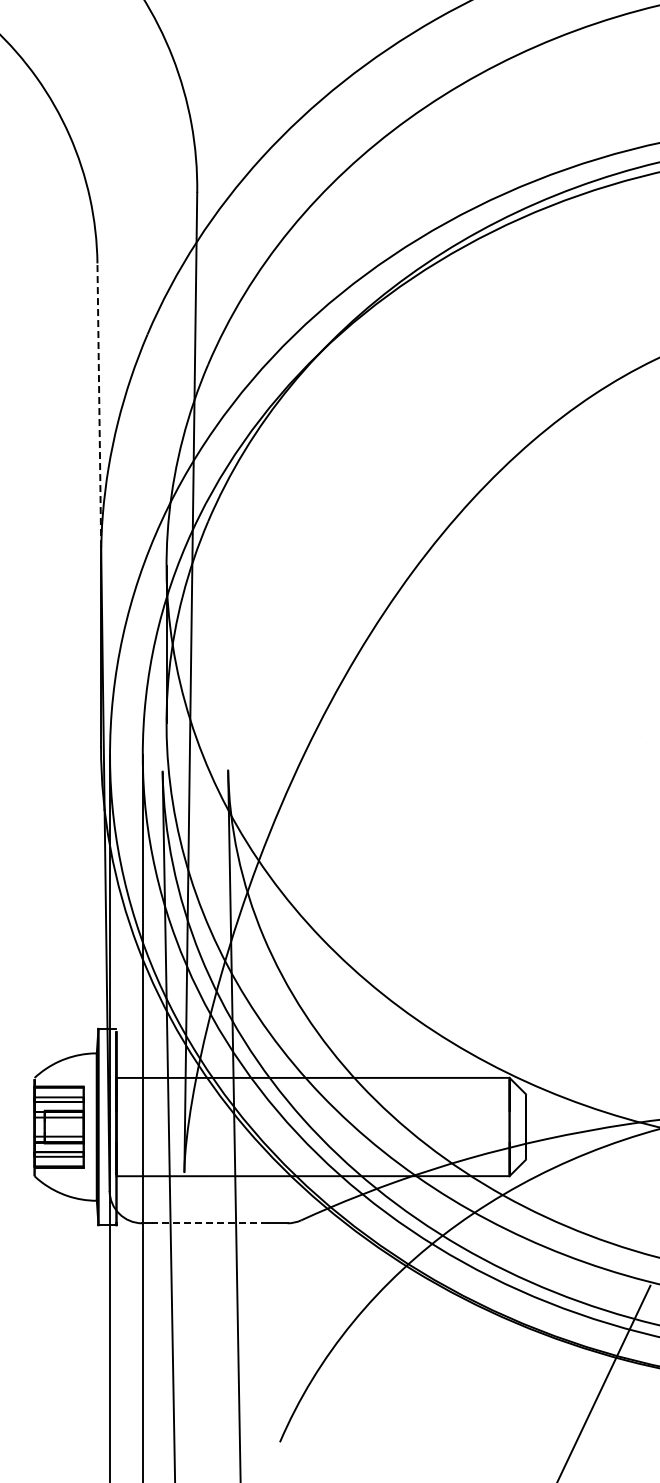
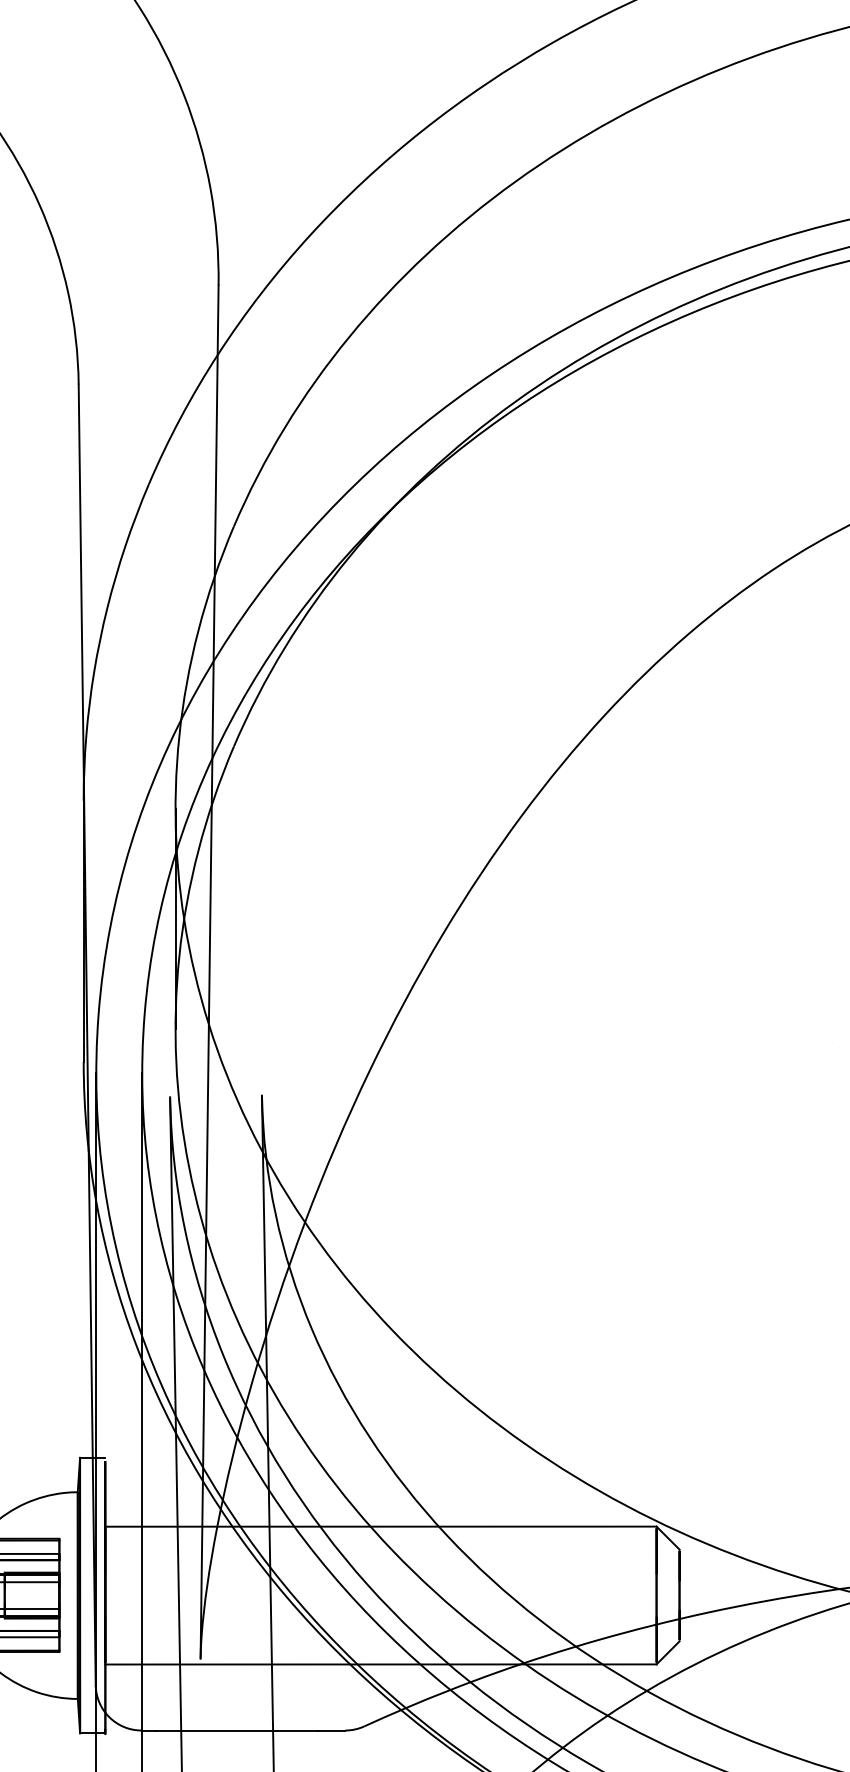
line: (99, 405) -> (81, 583), dashed -> solid
line: (210, 1223) -> (237, 1730), dashed -> solid

